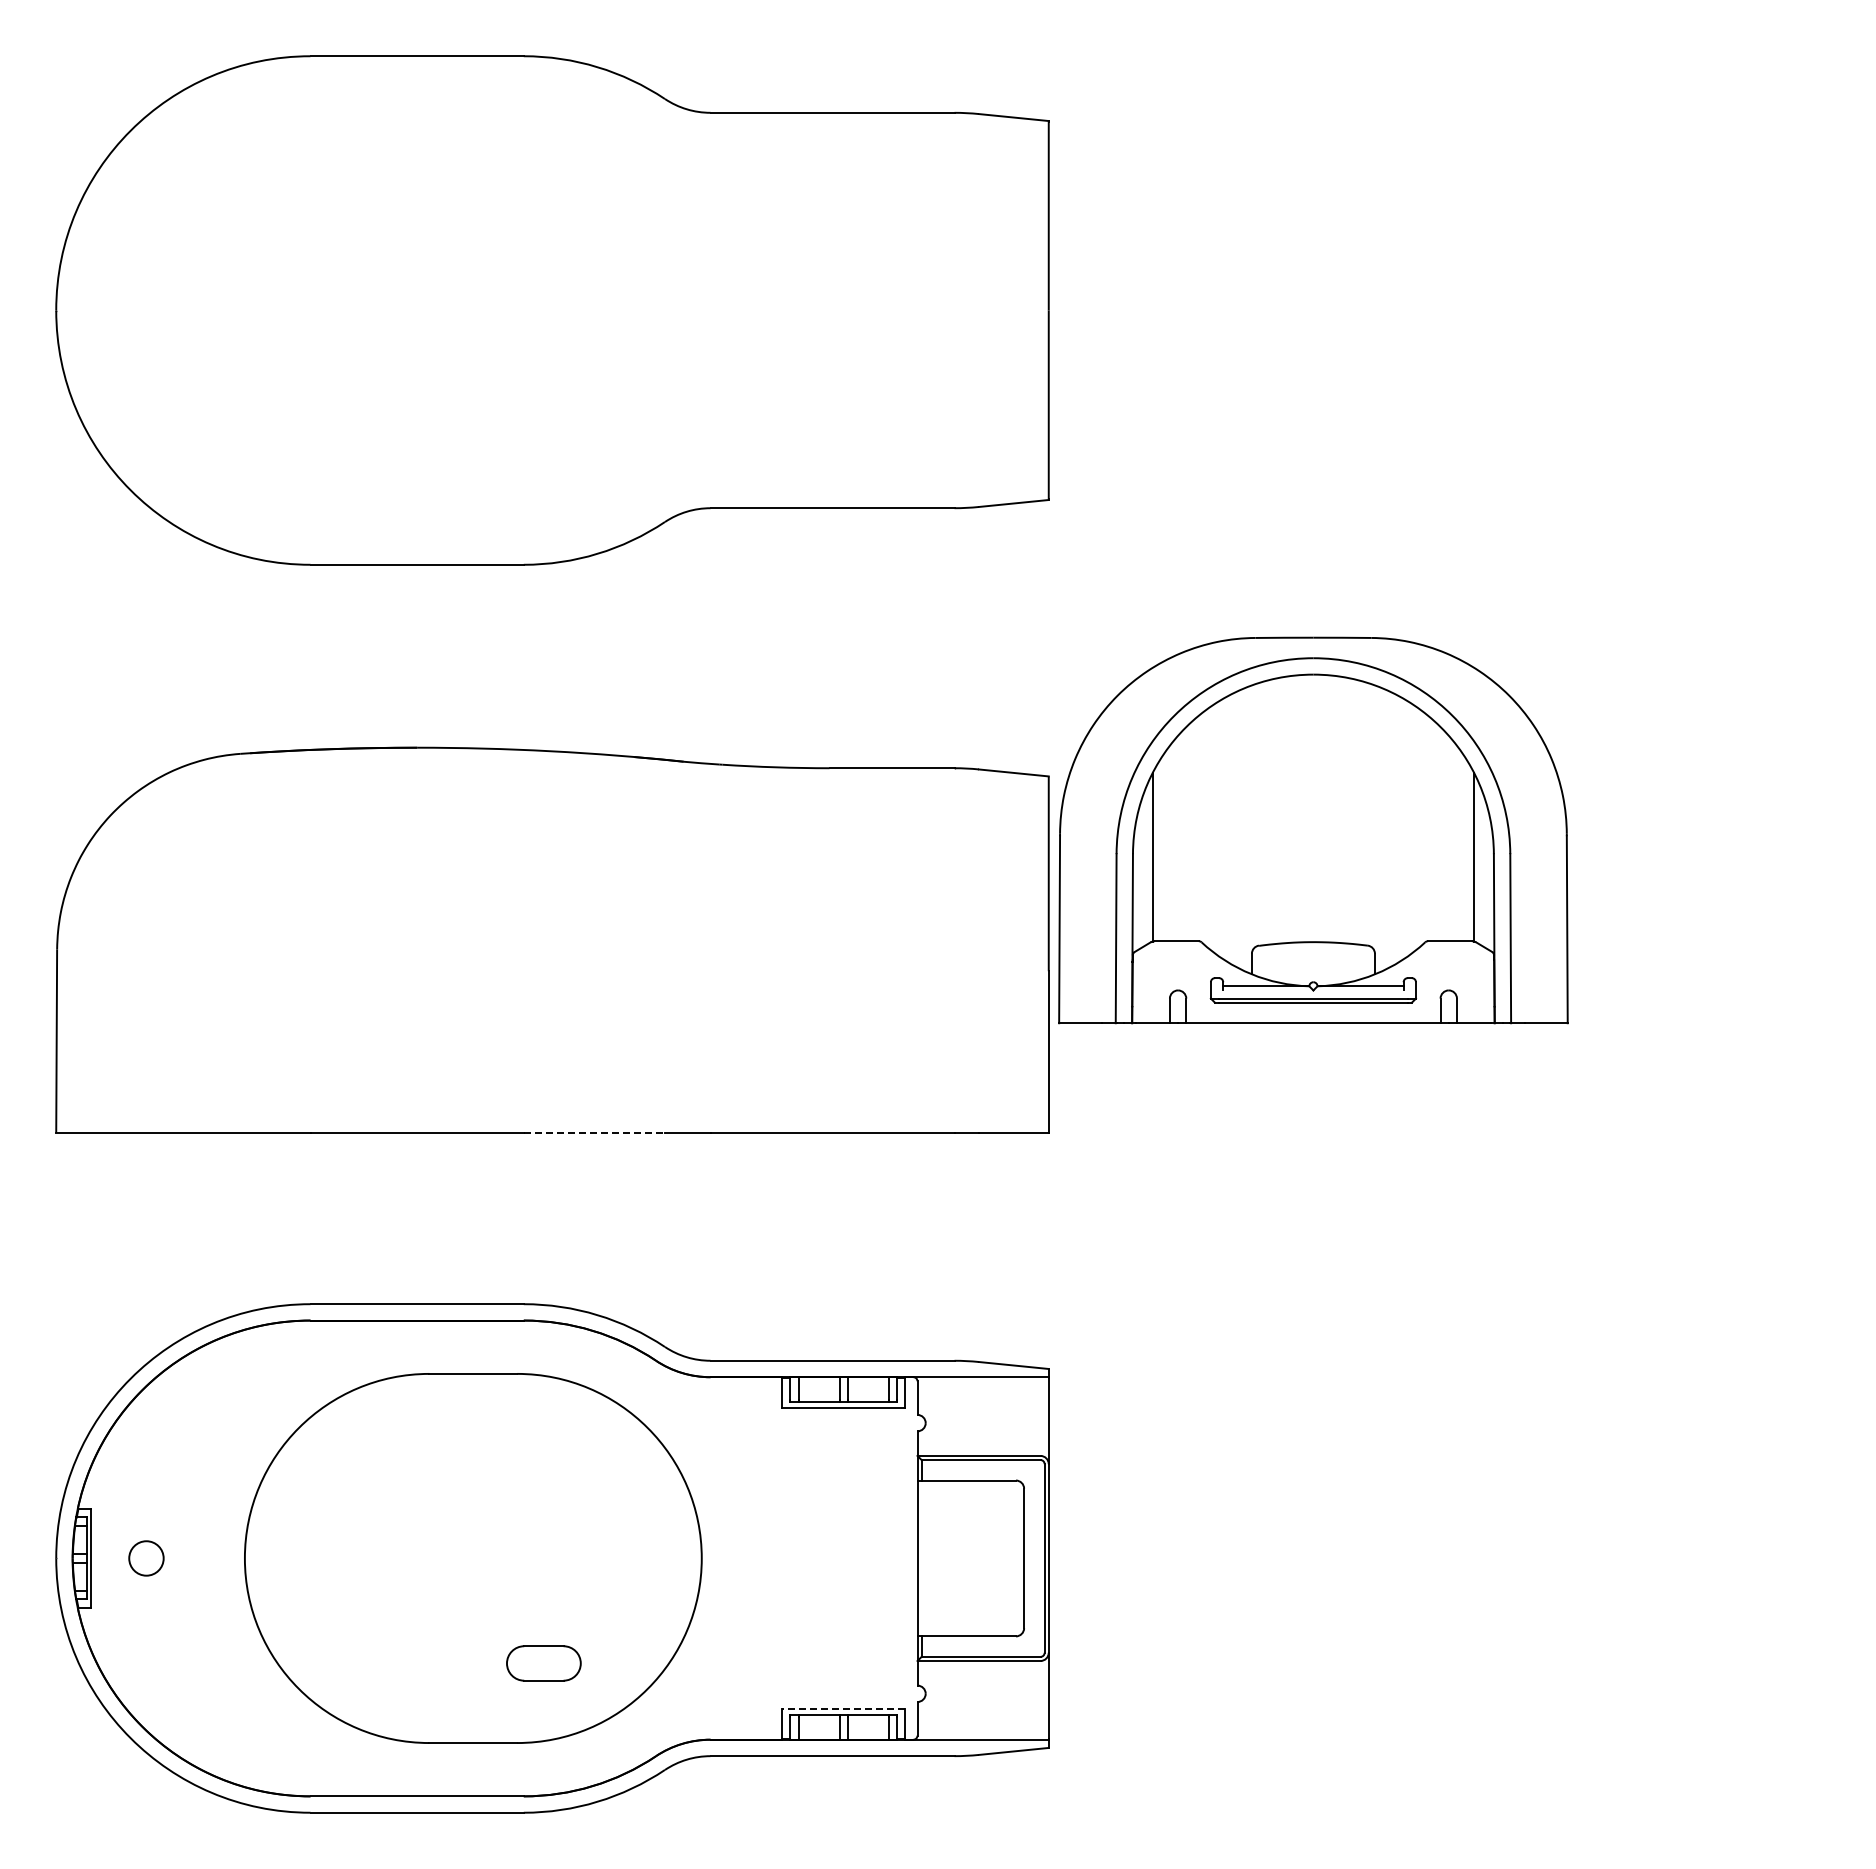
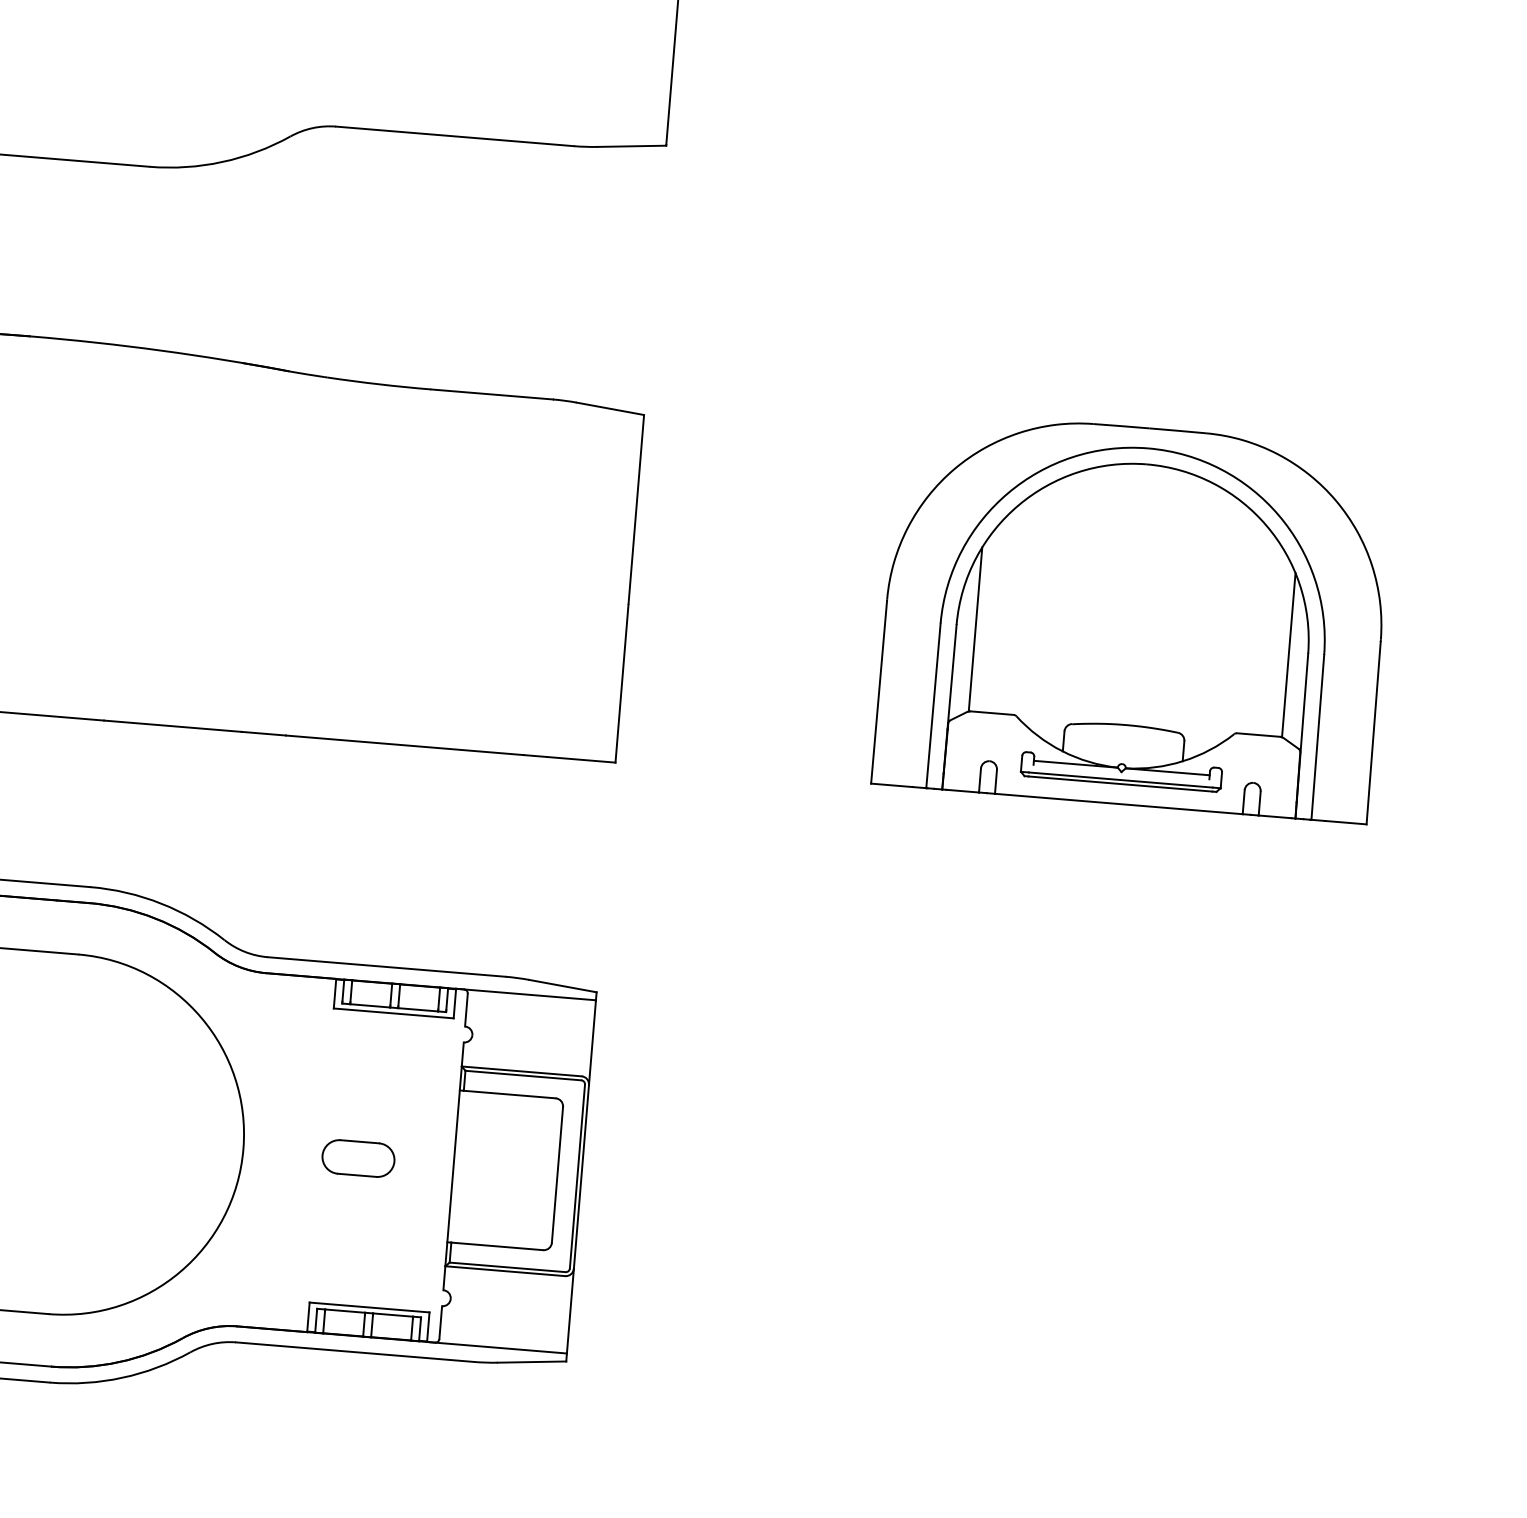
part: (1313, 830) -> (1134, 616), moved
line: (594, 1133) -> (172, 726), dashed -> solid
part: (543, 1663) -> (358, 1158), moved
line: (843, 1709) -> (369, 1307), dashed -> solid

